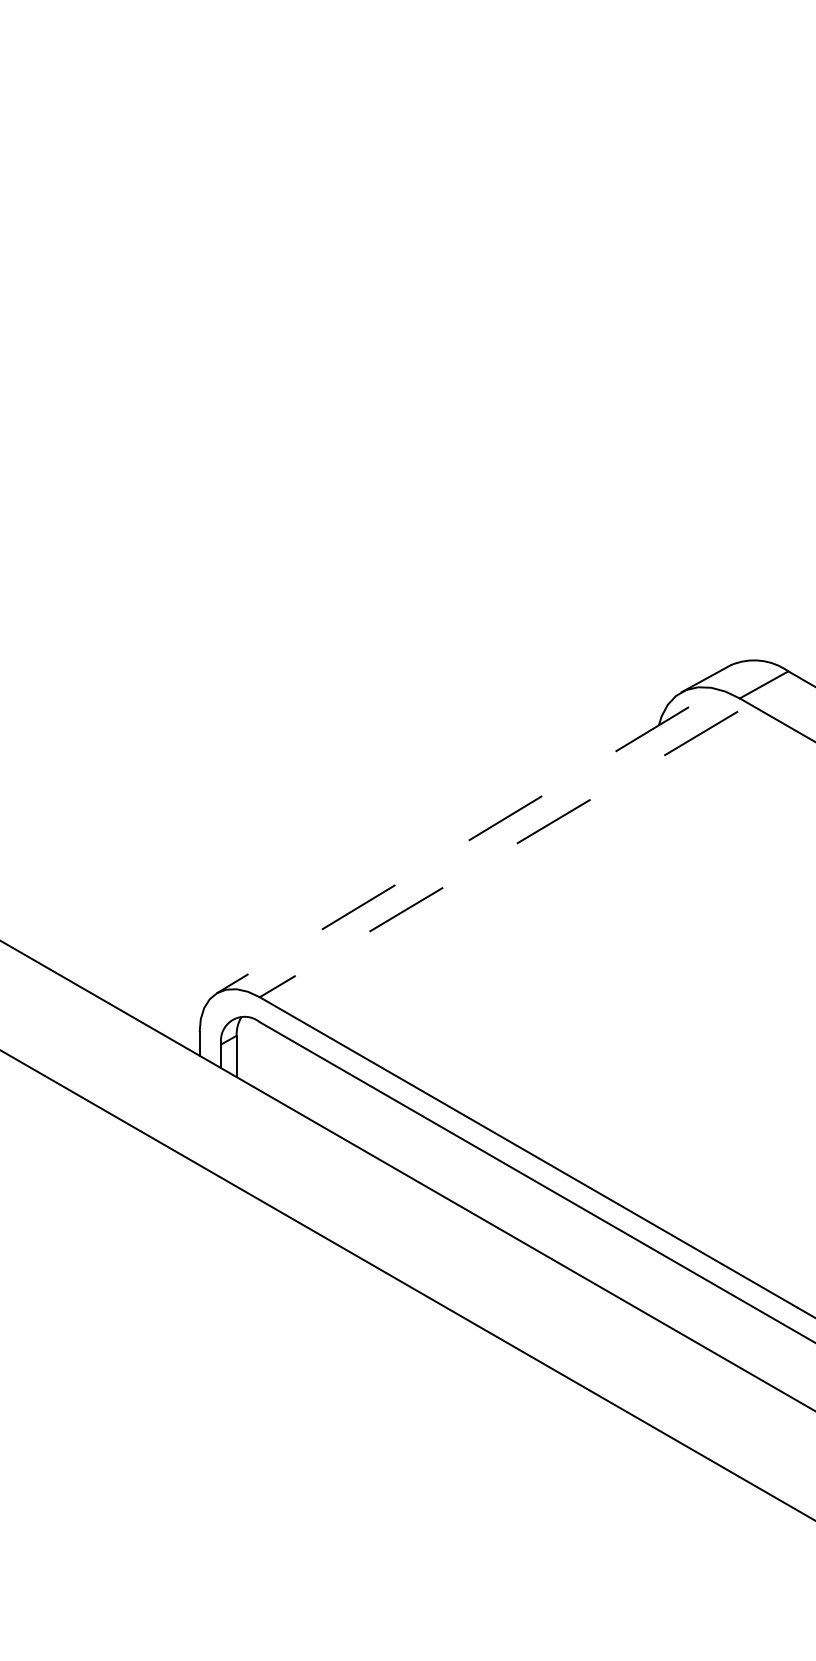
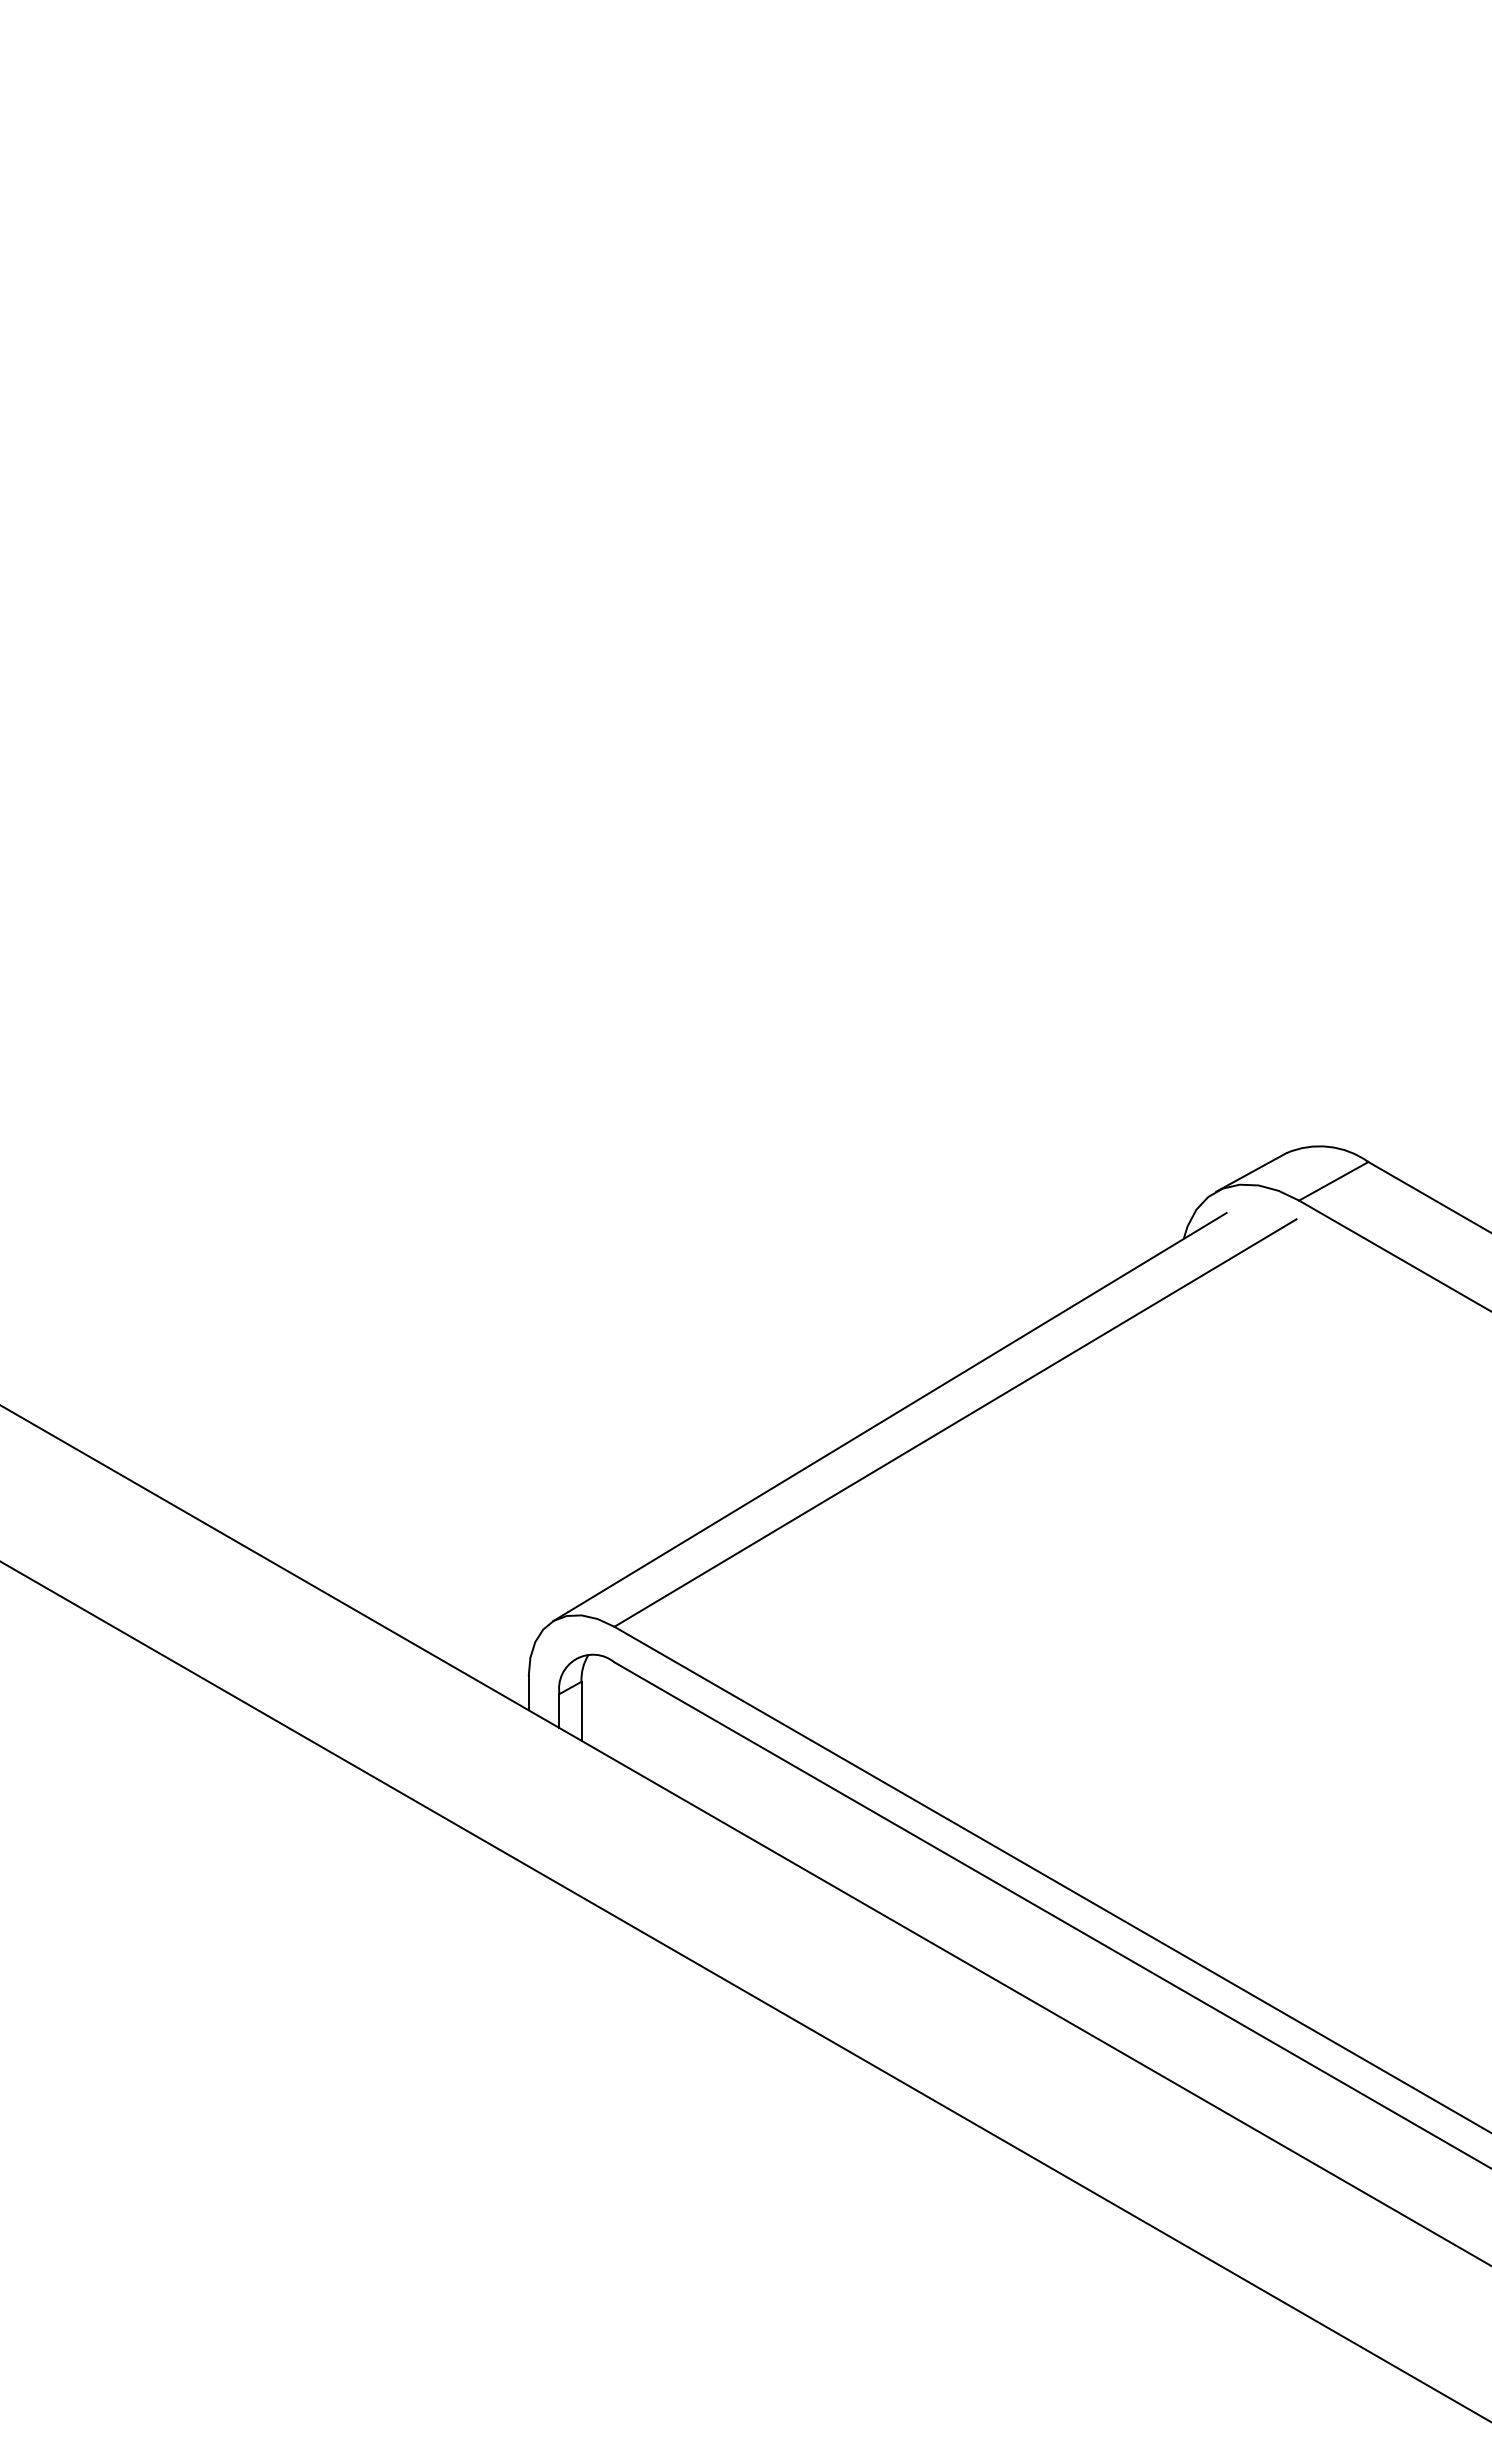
line: (452, 850) -> (889, 1417), dashed -> solid
line: (498, 854) -> (955, 1423), dashed -> solid

